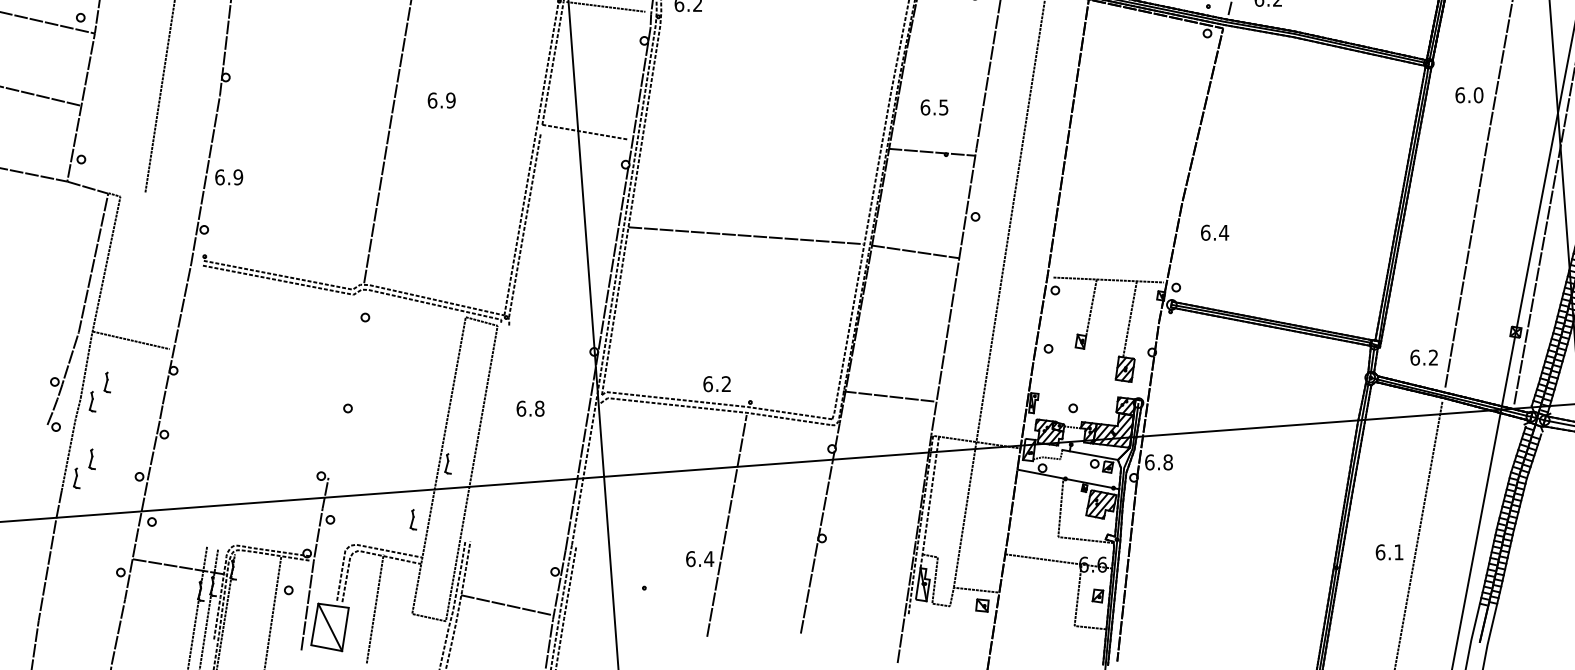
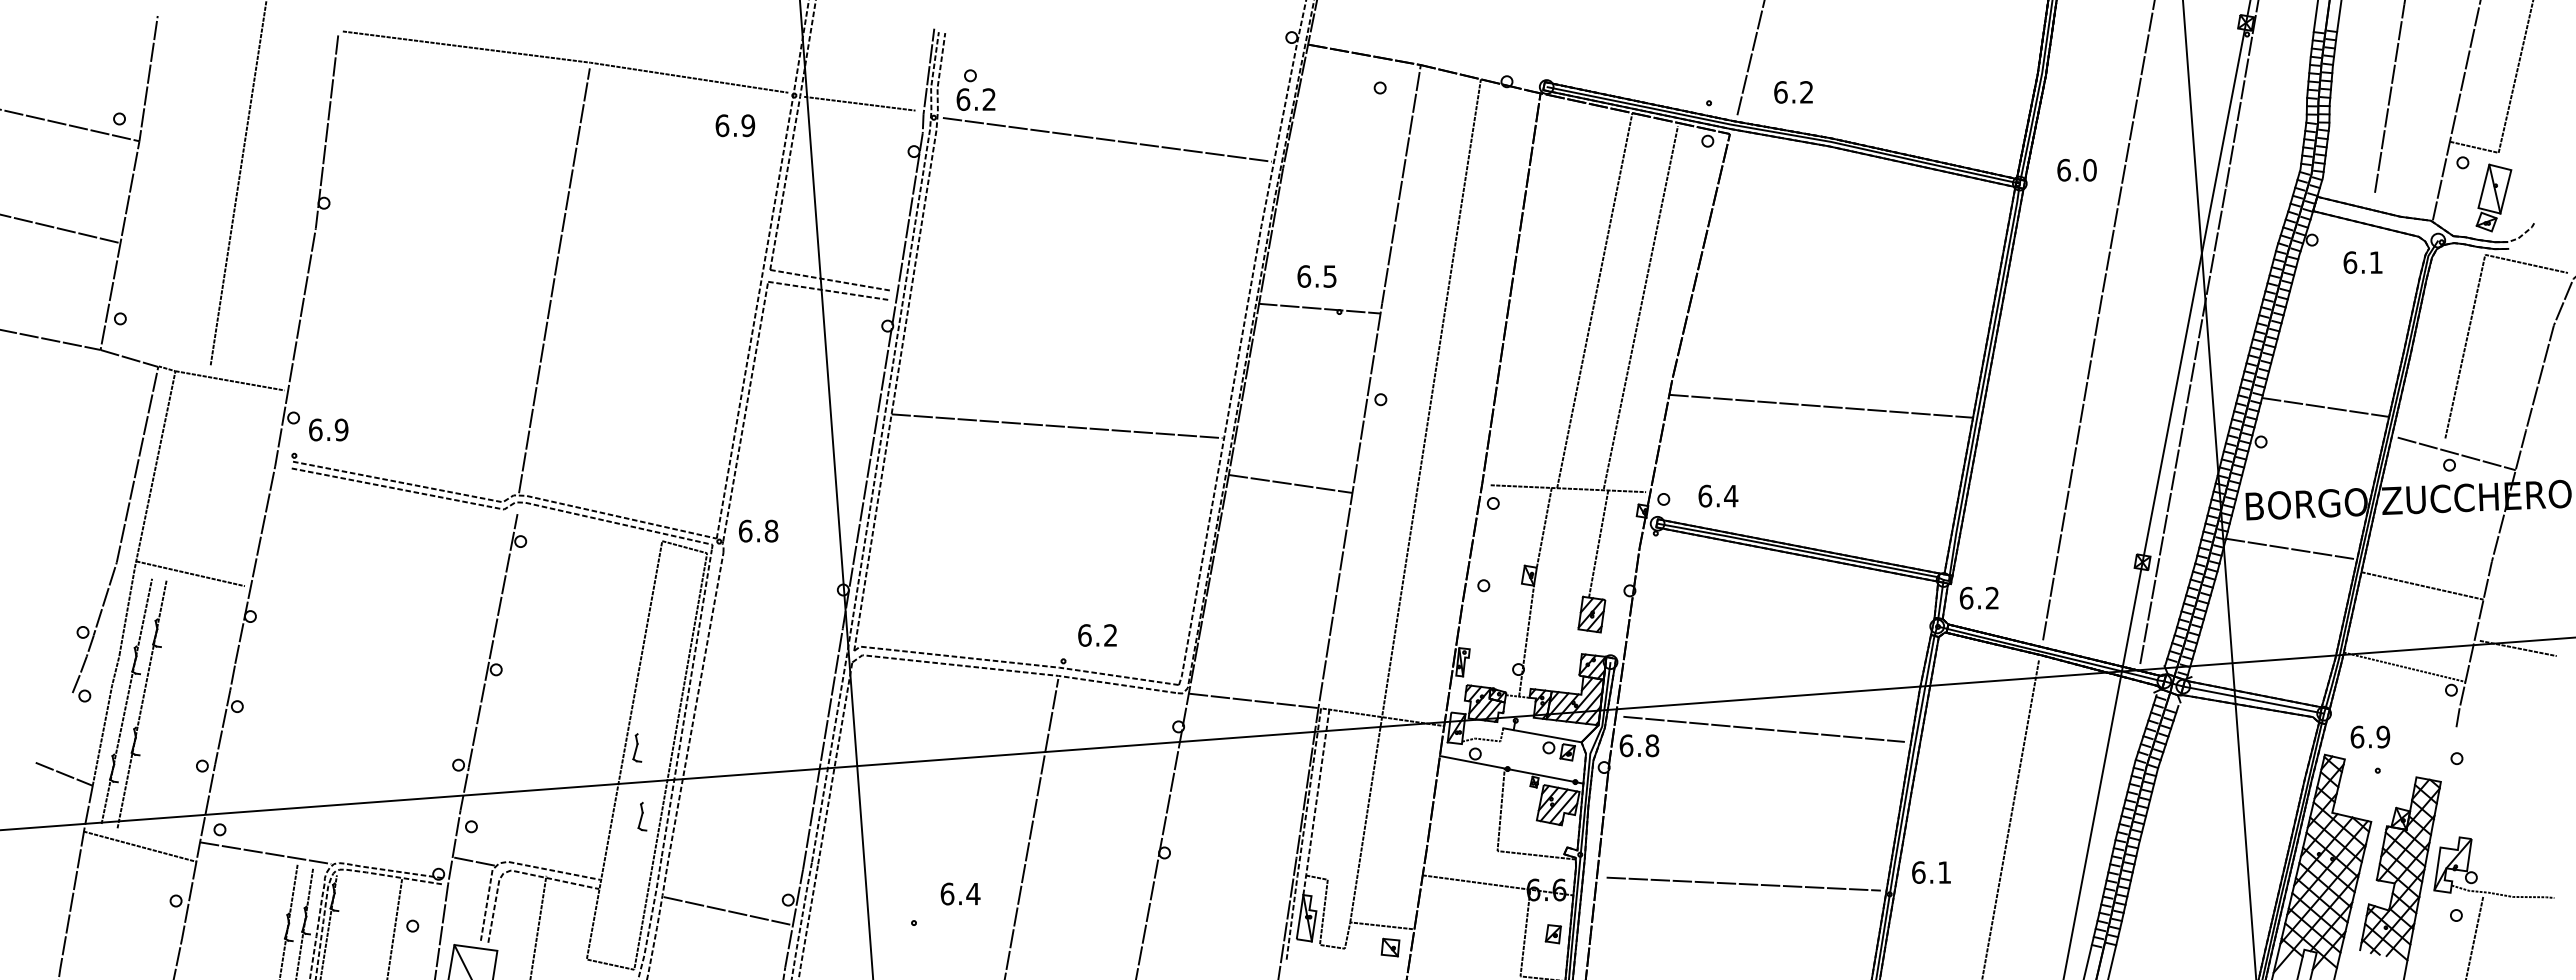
line: (780, 32) -> (1106, 139), added
text: (1469, 94) -> (2076, 169), moved
text: (441, 100) -> (735, 125), moved
text: (934, 107) -> (1316, 276), moved
line: (583, 139) -> (828, 290), added
line: (1127, 146) -> (1594, 300), added
line: (1159, 151) -> (1640, 307), added
text: (229, 177) -> (328, 429), moved
line: (158, 203) -> (229, 380), added
line: (1288, 220) -> (1821, 405), added
text: (1215, 232) -> (1718, 495), moved
line: (915, 251) -> (1290, 483), moved
text: (1423, 357) -> (1978, 597), moved
text: (717, 384) -> (1097, 635), moved
line: (1078, 386) -> (1526, 639), added
line: (345, 387) -> (492, 640), added
line: (888, 396) -> (1253, 700), moved
text: (530, 408) -> (758, 530), moved
line: (85, 430) -> (126, 700), added
line: (482, 431) -> (686, 702), added
line: (96, 433) -> (141, 704), added
line: (489, 433) -> (695, 704), added
line: (1246, 450) -> (1763, 728), added
line: (588, 474) -> (835, 763), added
line: (41, 482) -> (63, 773), added
part: (413, 519) -> (642, 816), moved
line: (94, 533) -> (139, 846), added
line: (333, 544) -> (475, 861), added
text: (1389, 552) -> (1931, 872), moved
text: (700, 558) -> (960, 893), moved
line: (1232, 560) -> (1743, 883), added
line: (179, 566) -> (265, 852), moved
line: (507, 605) -> (728, 911), moved

